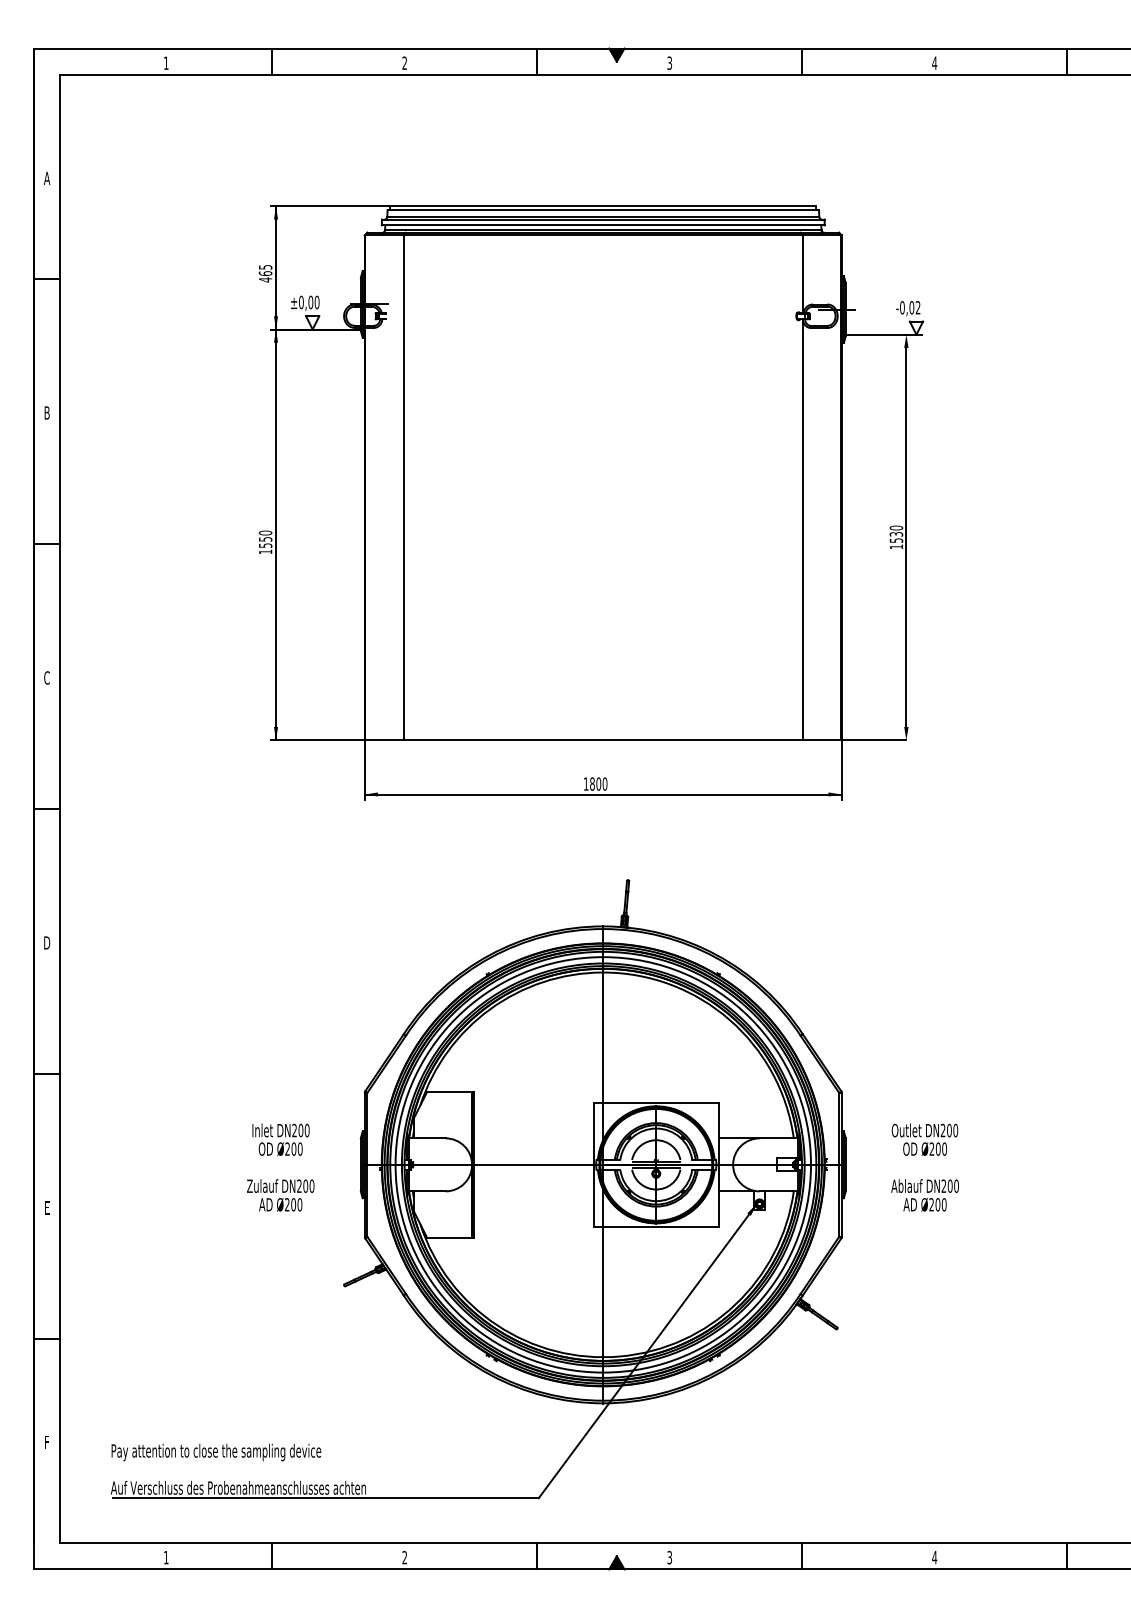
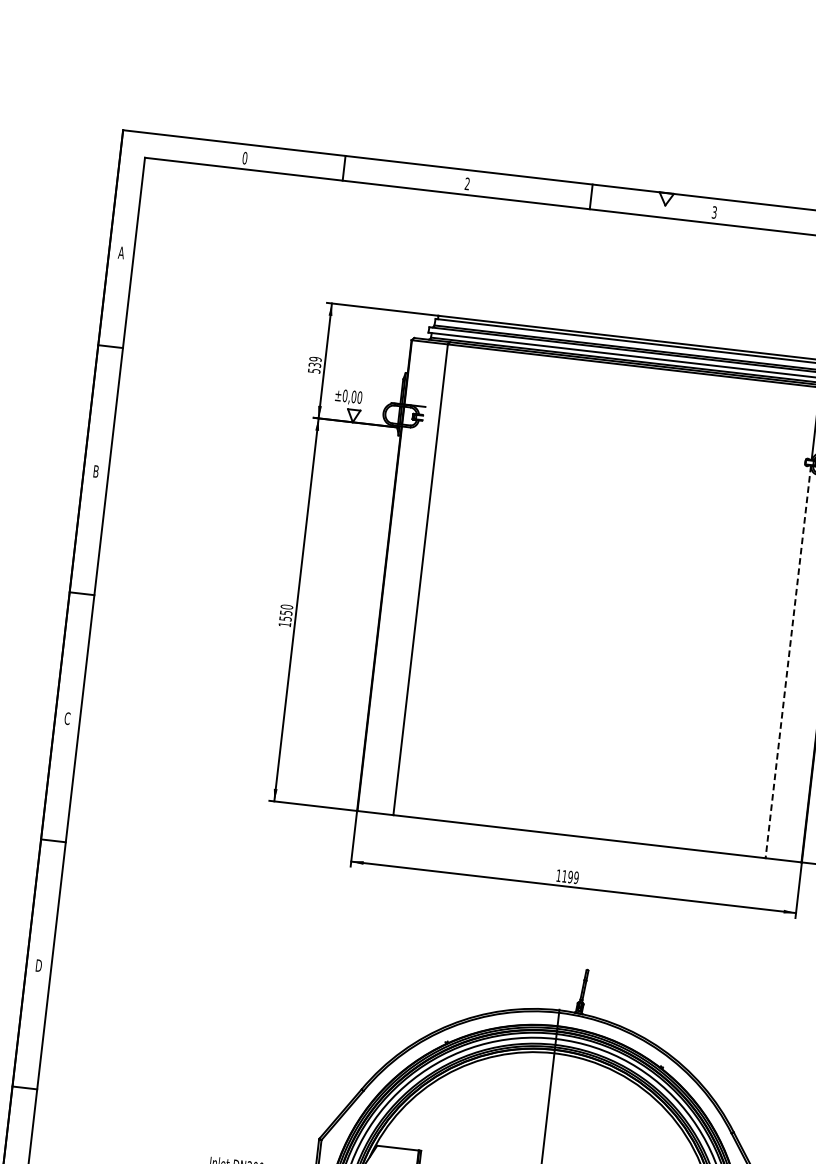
fill: (616, 54) -> (665, 198), removed
text: (165, 62) -> (244, 157), 1 -> 0
text: (265, 273) -> (314, 365), 465 -> 539
line: (802, 530) -> (787, 662), solid -> dashed
text: (598, 783) -> (570, 876), 1800 -> 1199

